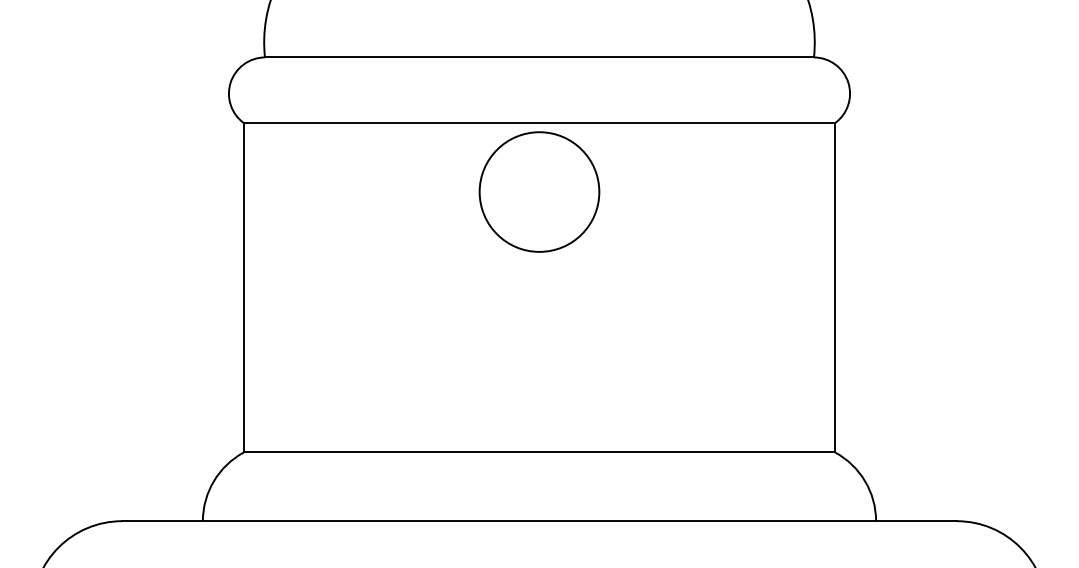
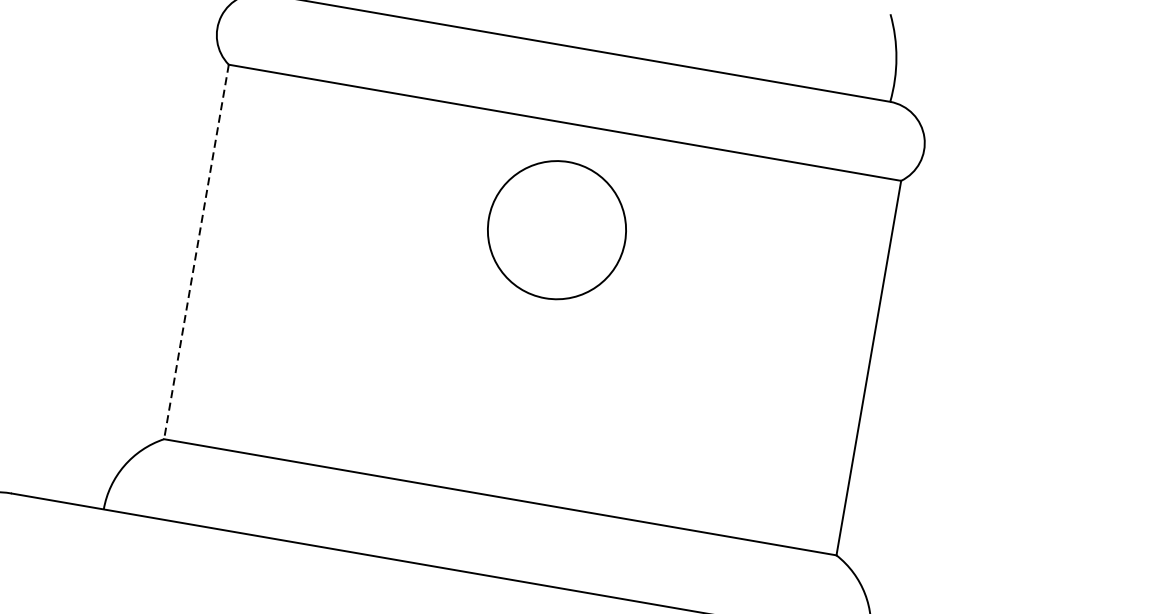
circle: (539, 191) -> (557, 229), moved
line: (244, 287) -> (197, 251), solid -> dashed

